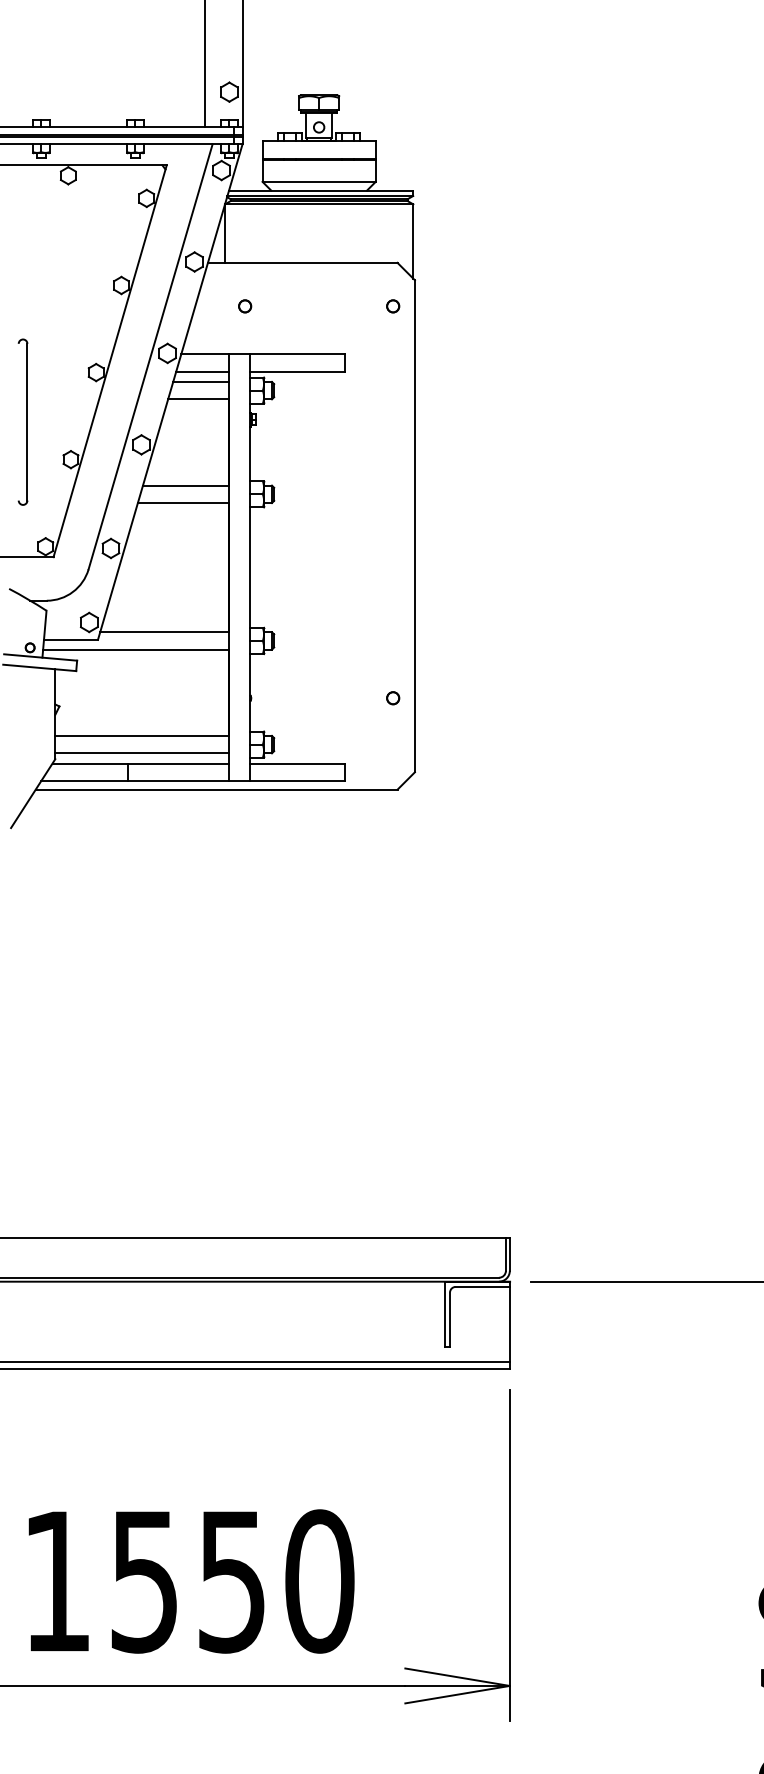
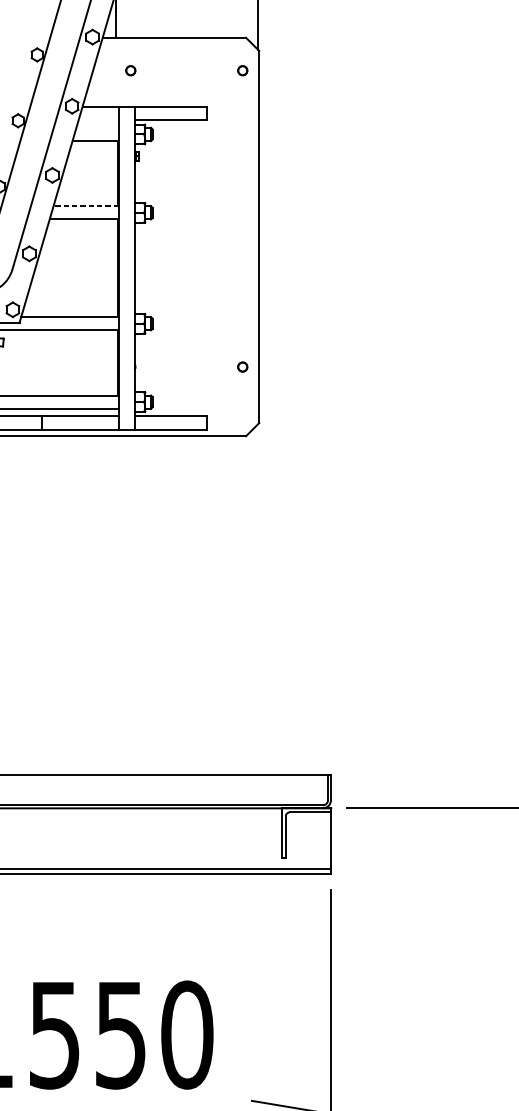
line: (202, 371) -> (98, 119), removed
line: (201, 381) -> (97, 127), removed
line: (185, 485) -> (85, 206), solid -> dashed

